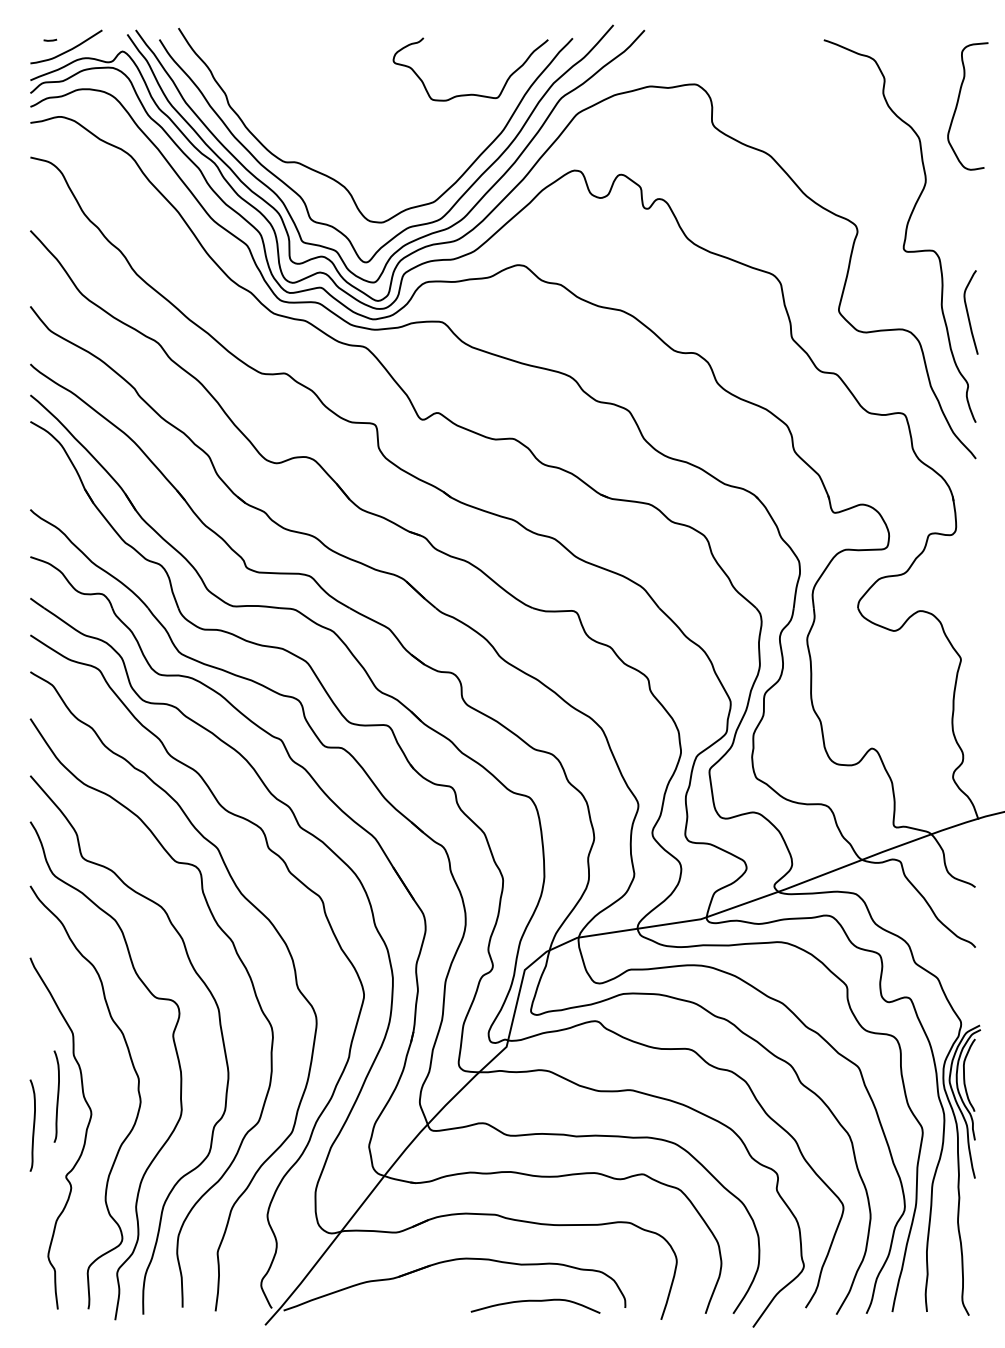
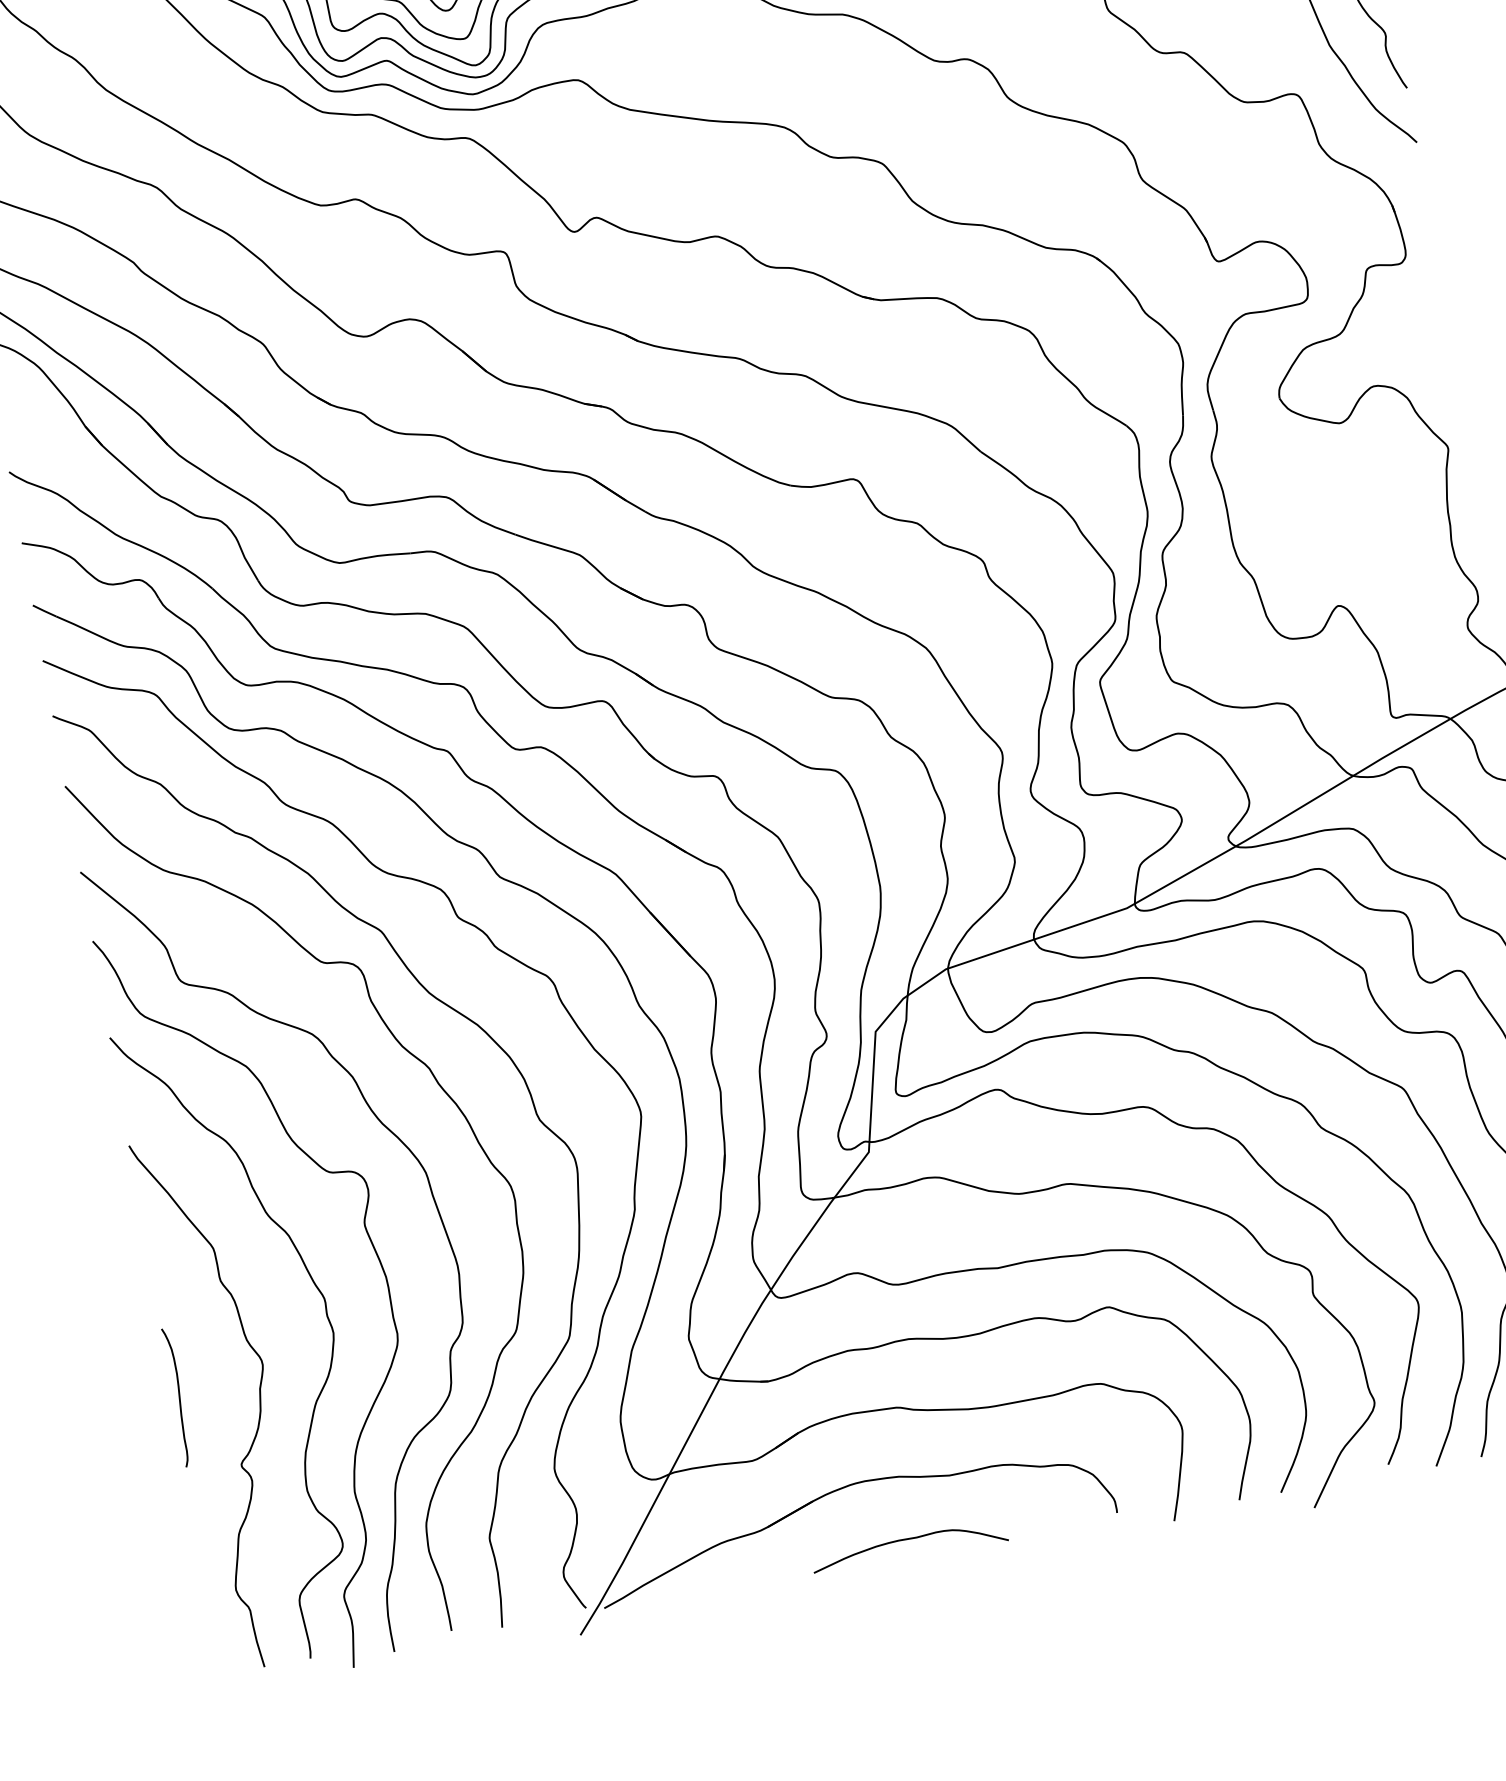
curve: (57, 1096) -> (207, 1347), removed
curve: (535, 1301) -> (908, 1540), moved

